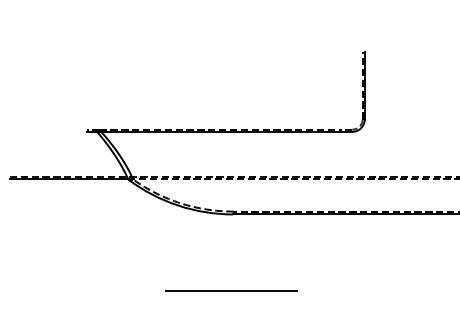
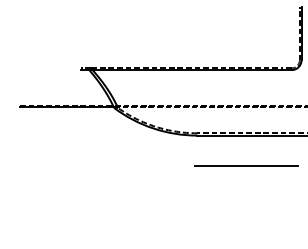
line: (231, 290) -> (246, 164), moved

